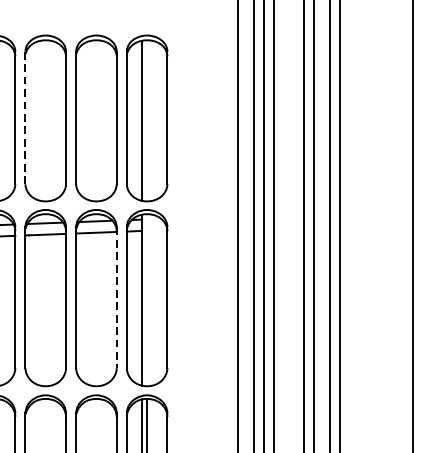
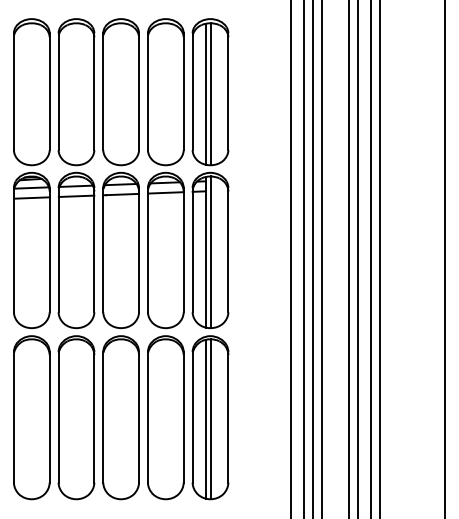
line: (25, 117) -> (103, 91), dashed -> solid
line: (147, 121) -> (210, 94), added
line: (116, 298) -> (183, 250), dashed -> solid
line: (147, 300) -> (210, 252), added

